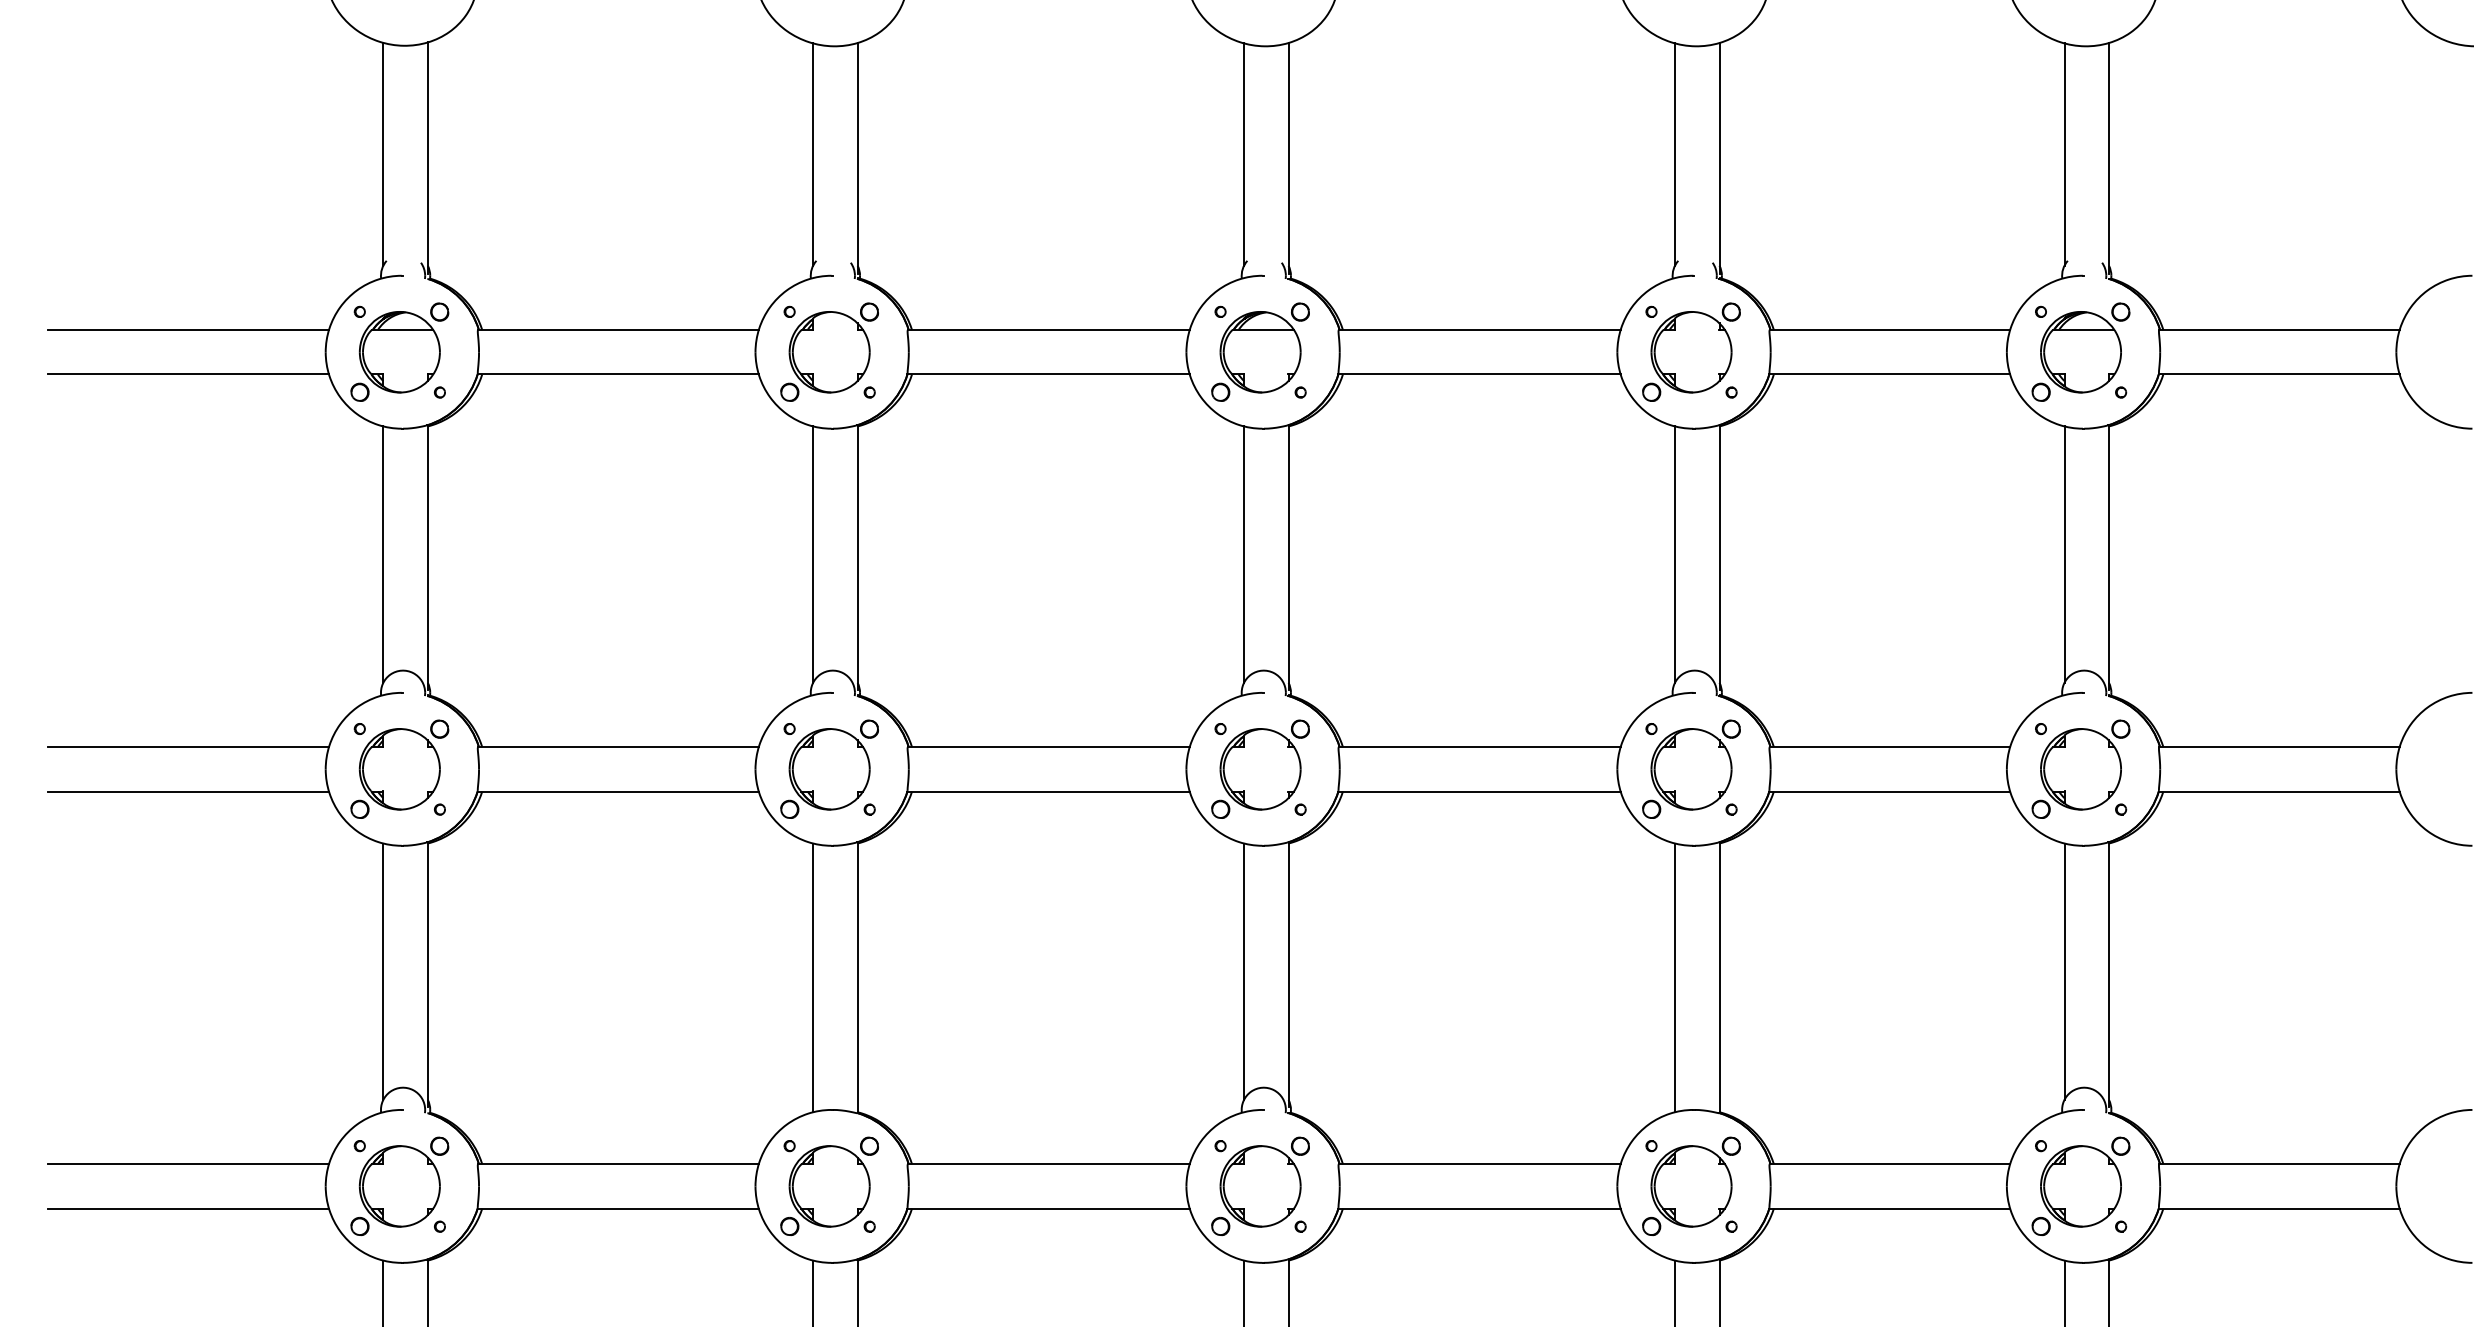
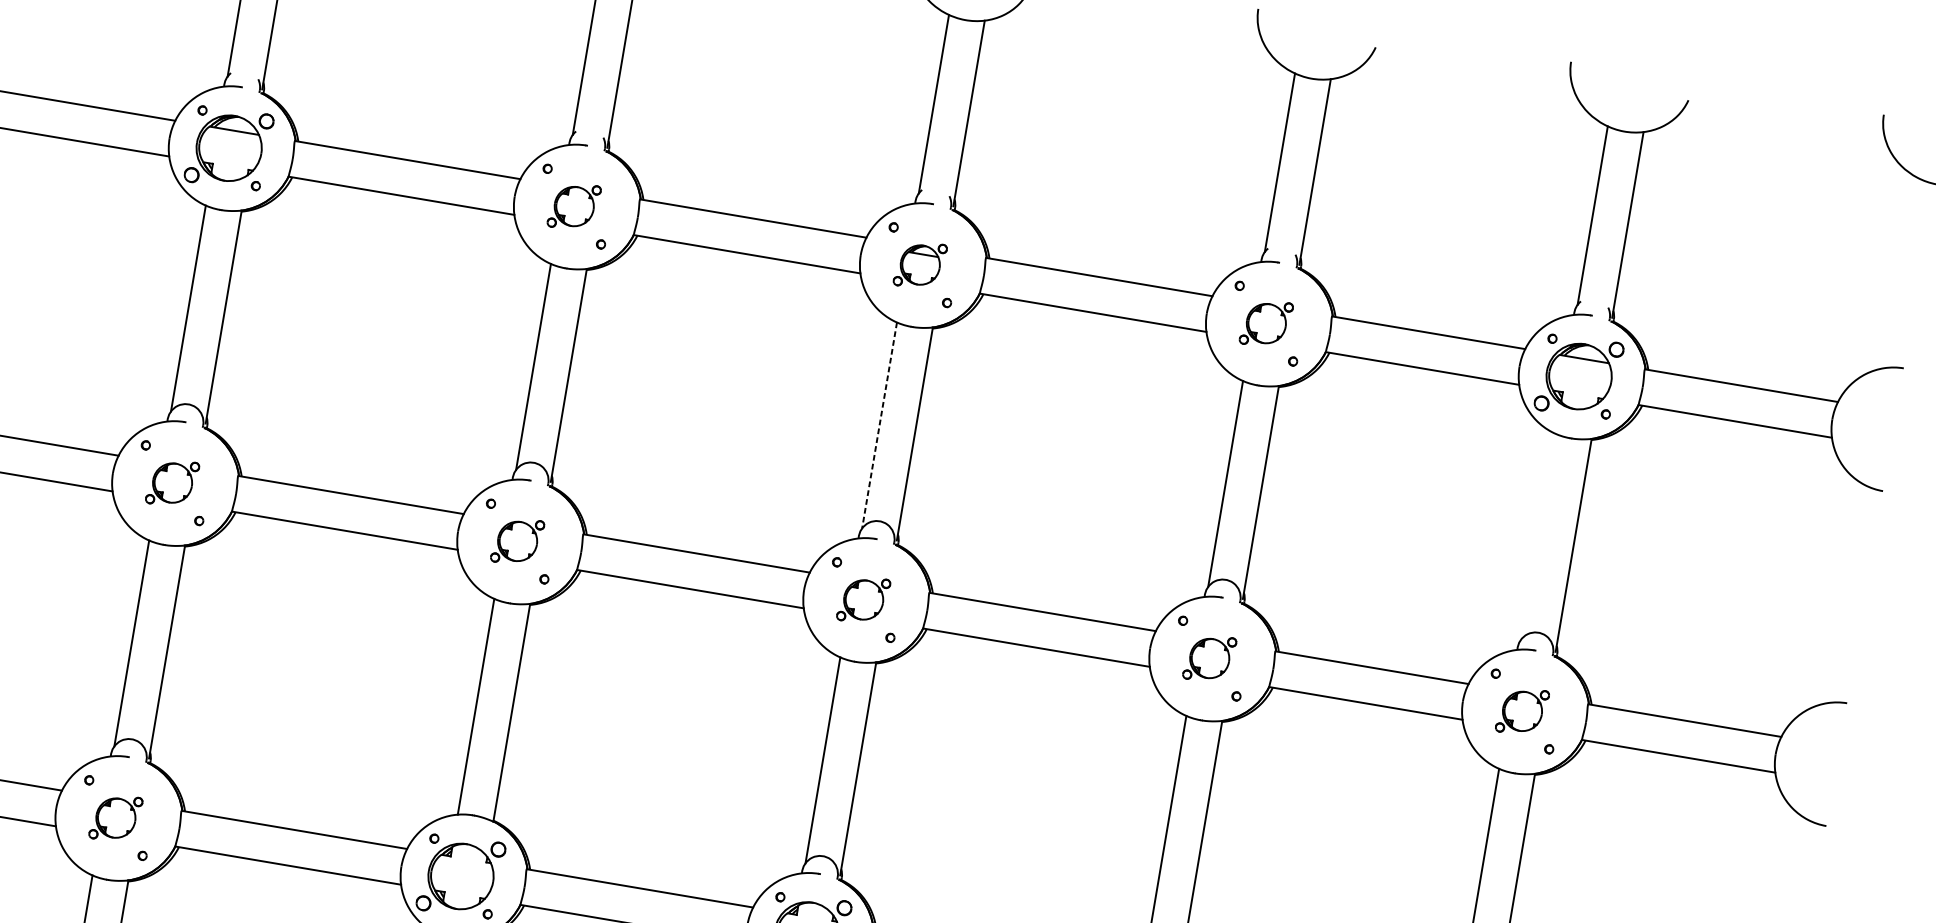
part: (829, 351) -> (574, 206), size x0.6
part: (1260, 351) -> (920, 264), size x0.6
part: (1691, 351) -> (1266, 323), size x0.6
line: (2064, 554) -> (1538, 536), removed
line: (1244, 555) -> (879, 426), solid -> dashed
part: (399, 768) -> (172, 482), size x0.6
part: (829, 768) -> (517, 540), size x0.6
part: (1260, 768) -> (863, 599), size x0.6
part: (1691, 768) -> (1209, 657), size x0.6
part: (2080, 768) -> (1522, 710), size x0.6
part: (399, 1186) -> (115, 818), size x0.6

